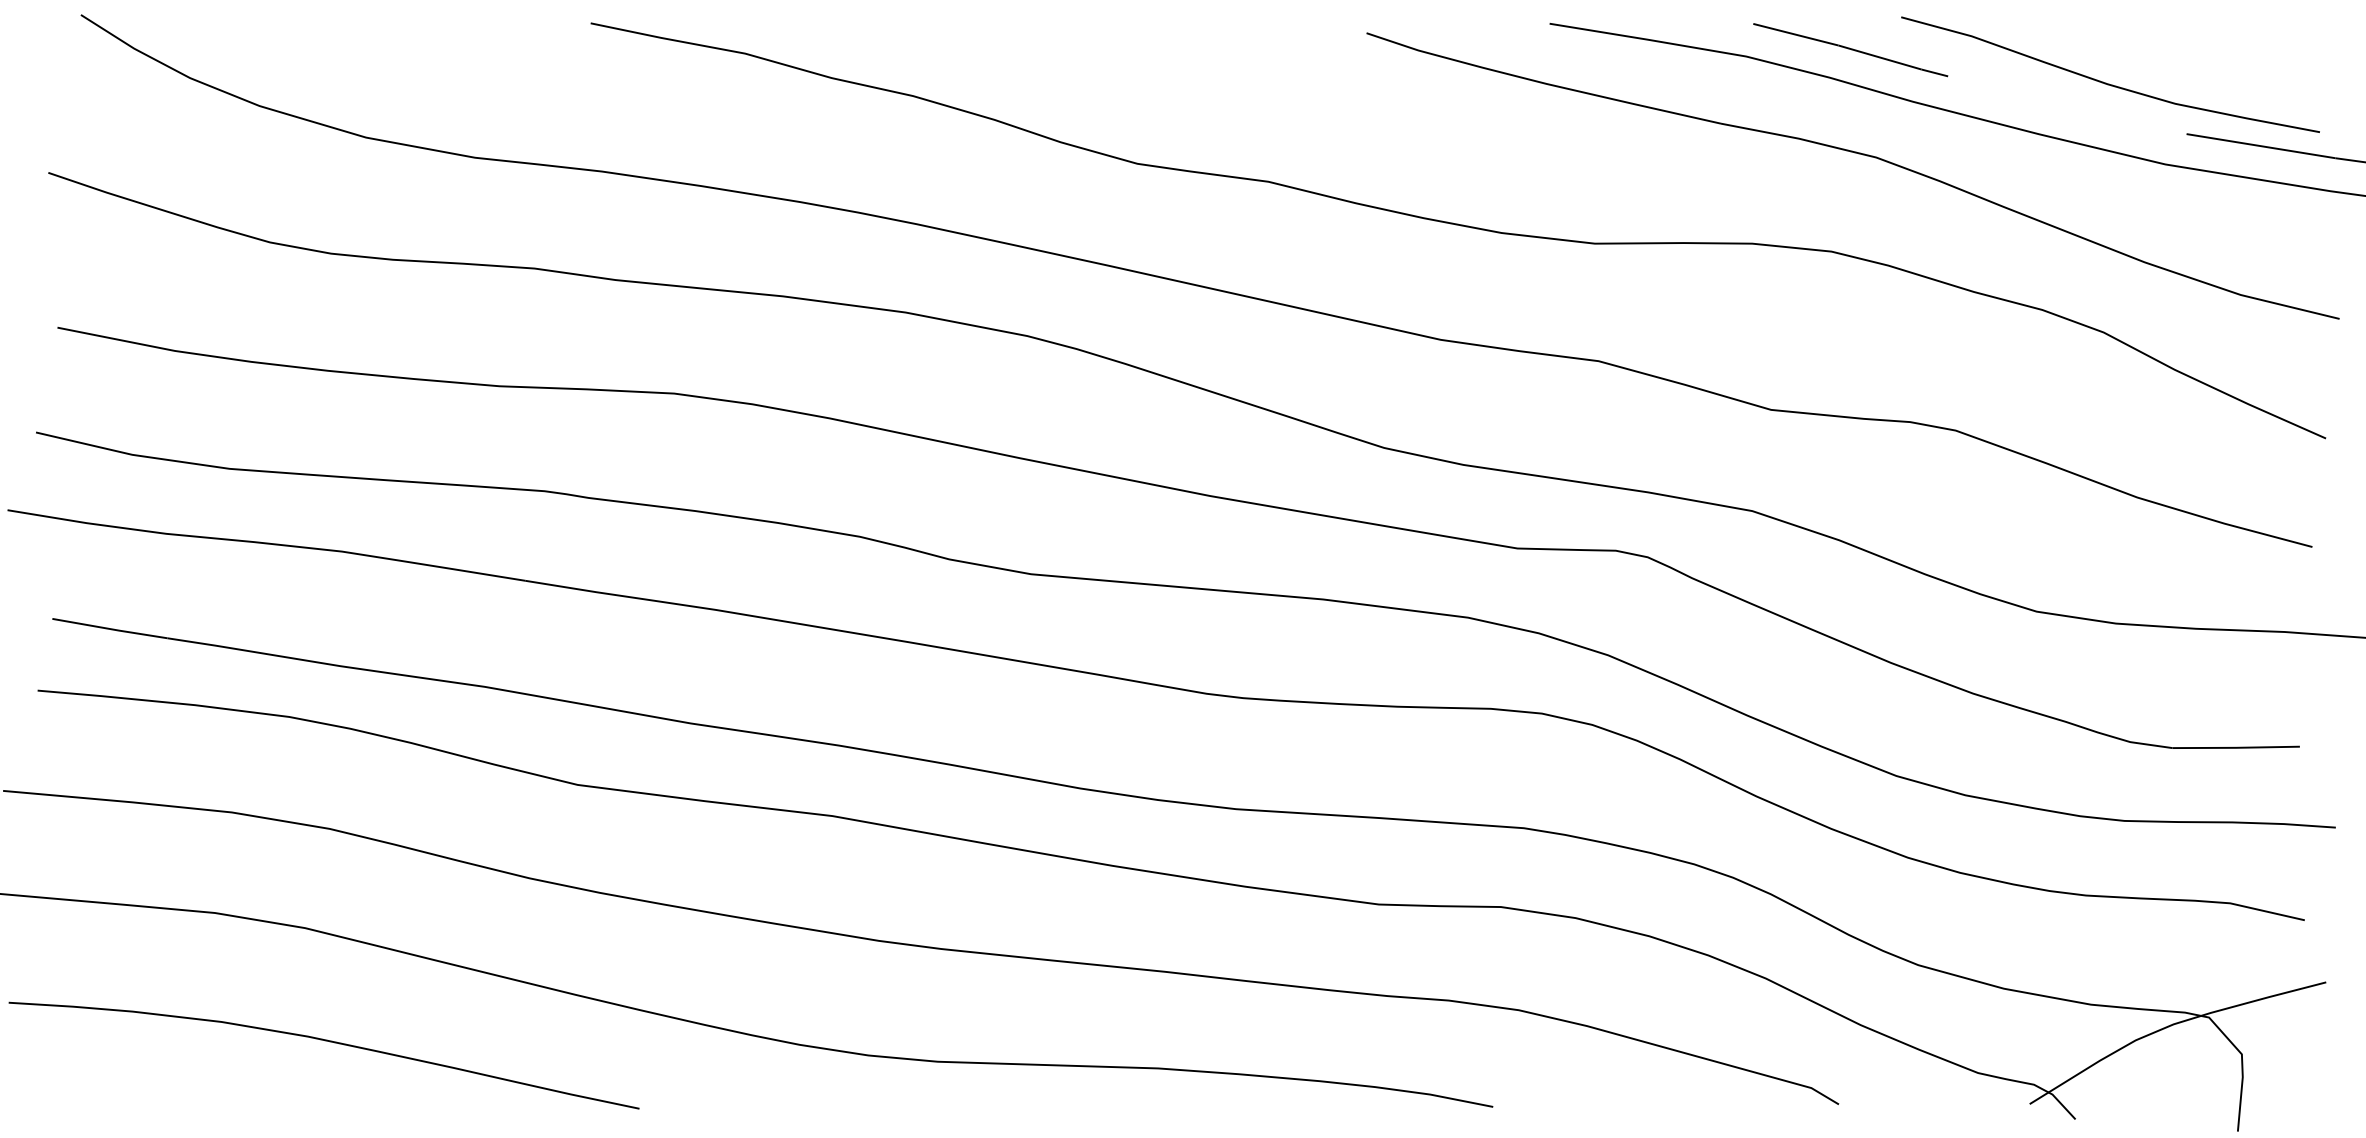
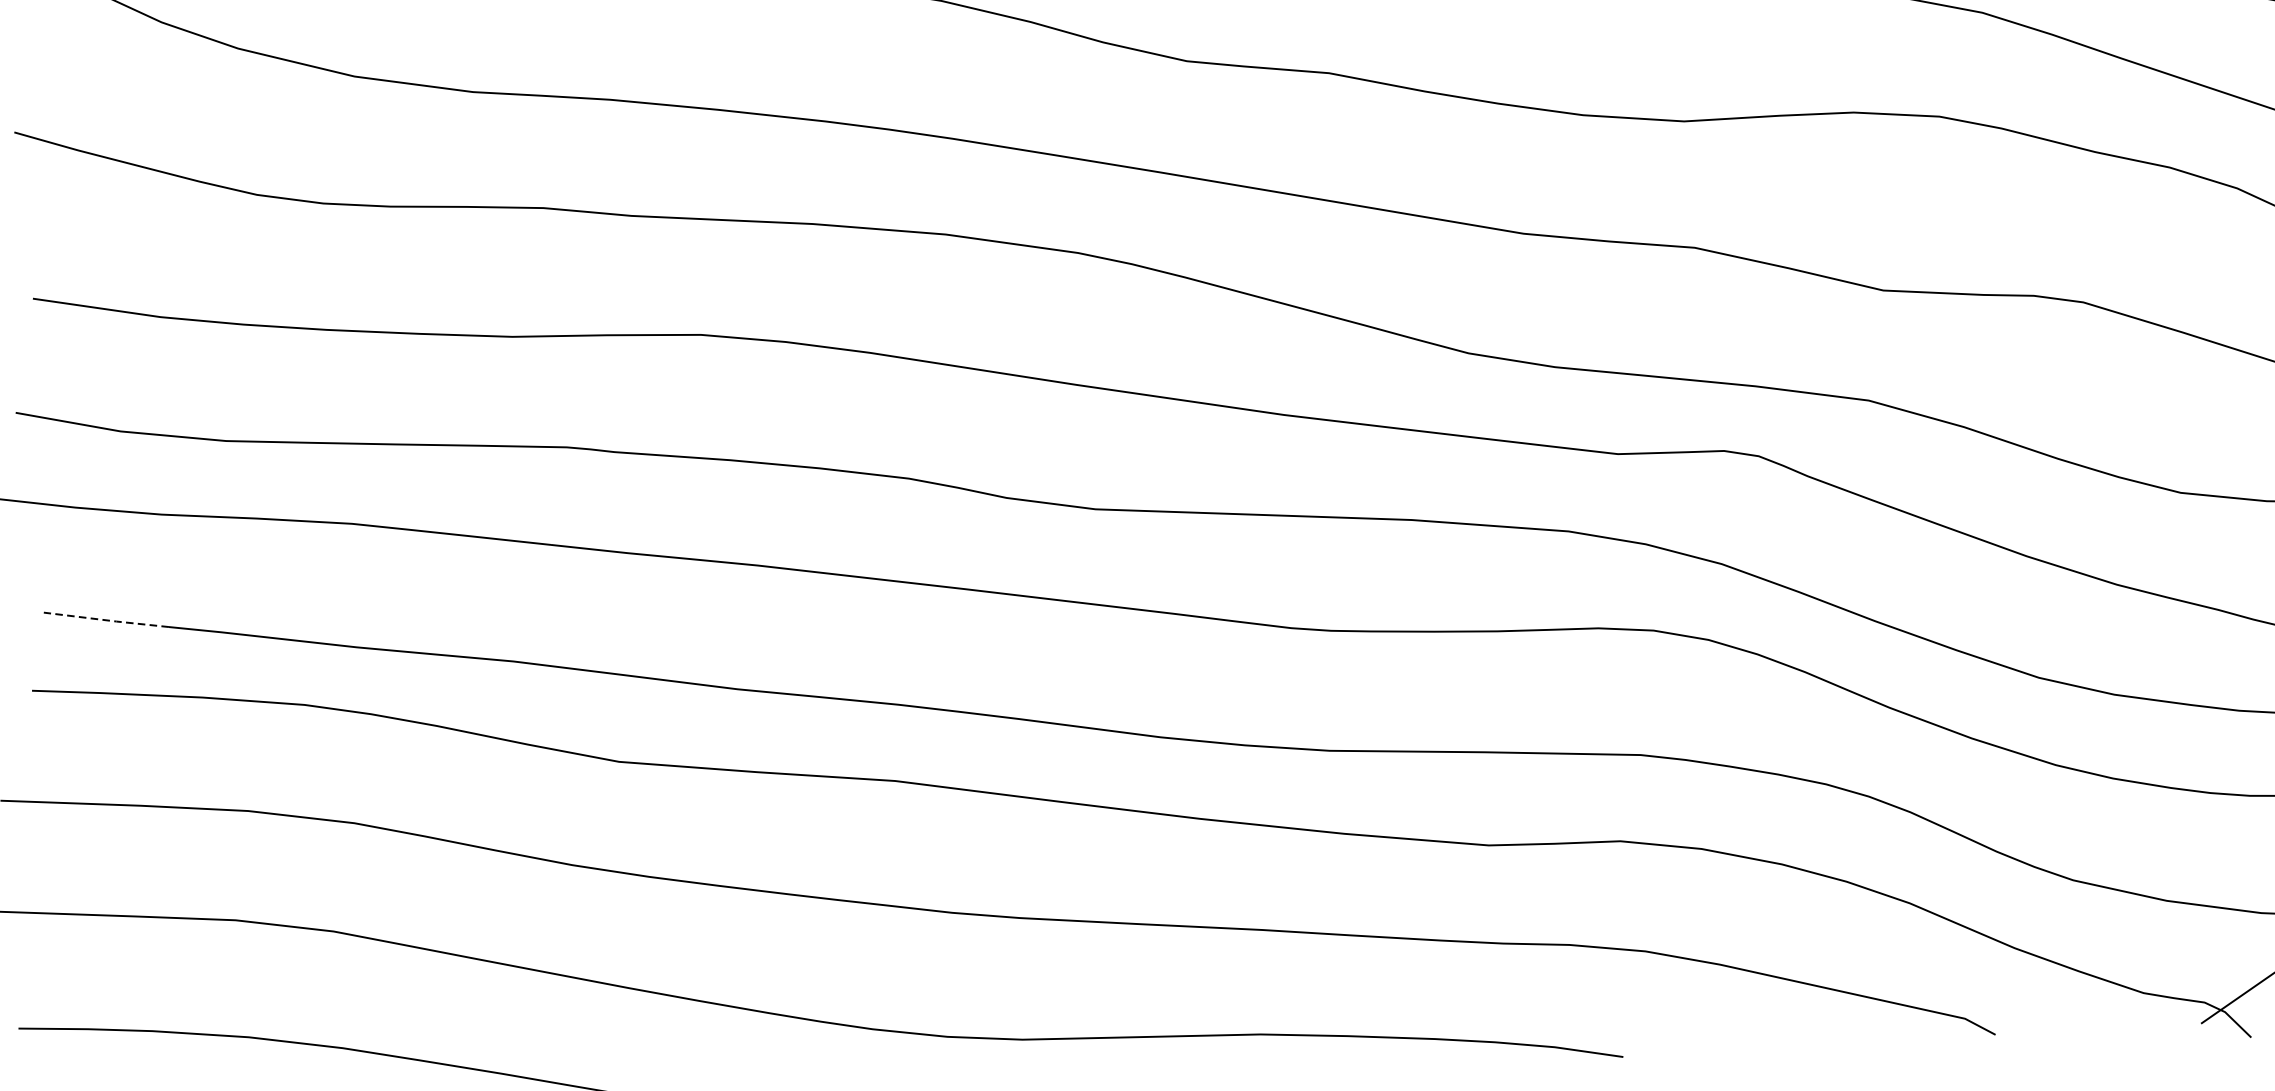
line: (110, 629) -> (107, 620), solid -> dashed

